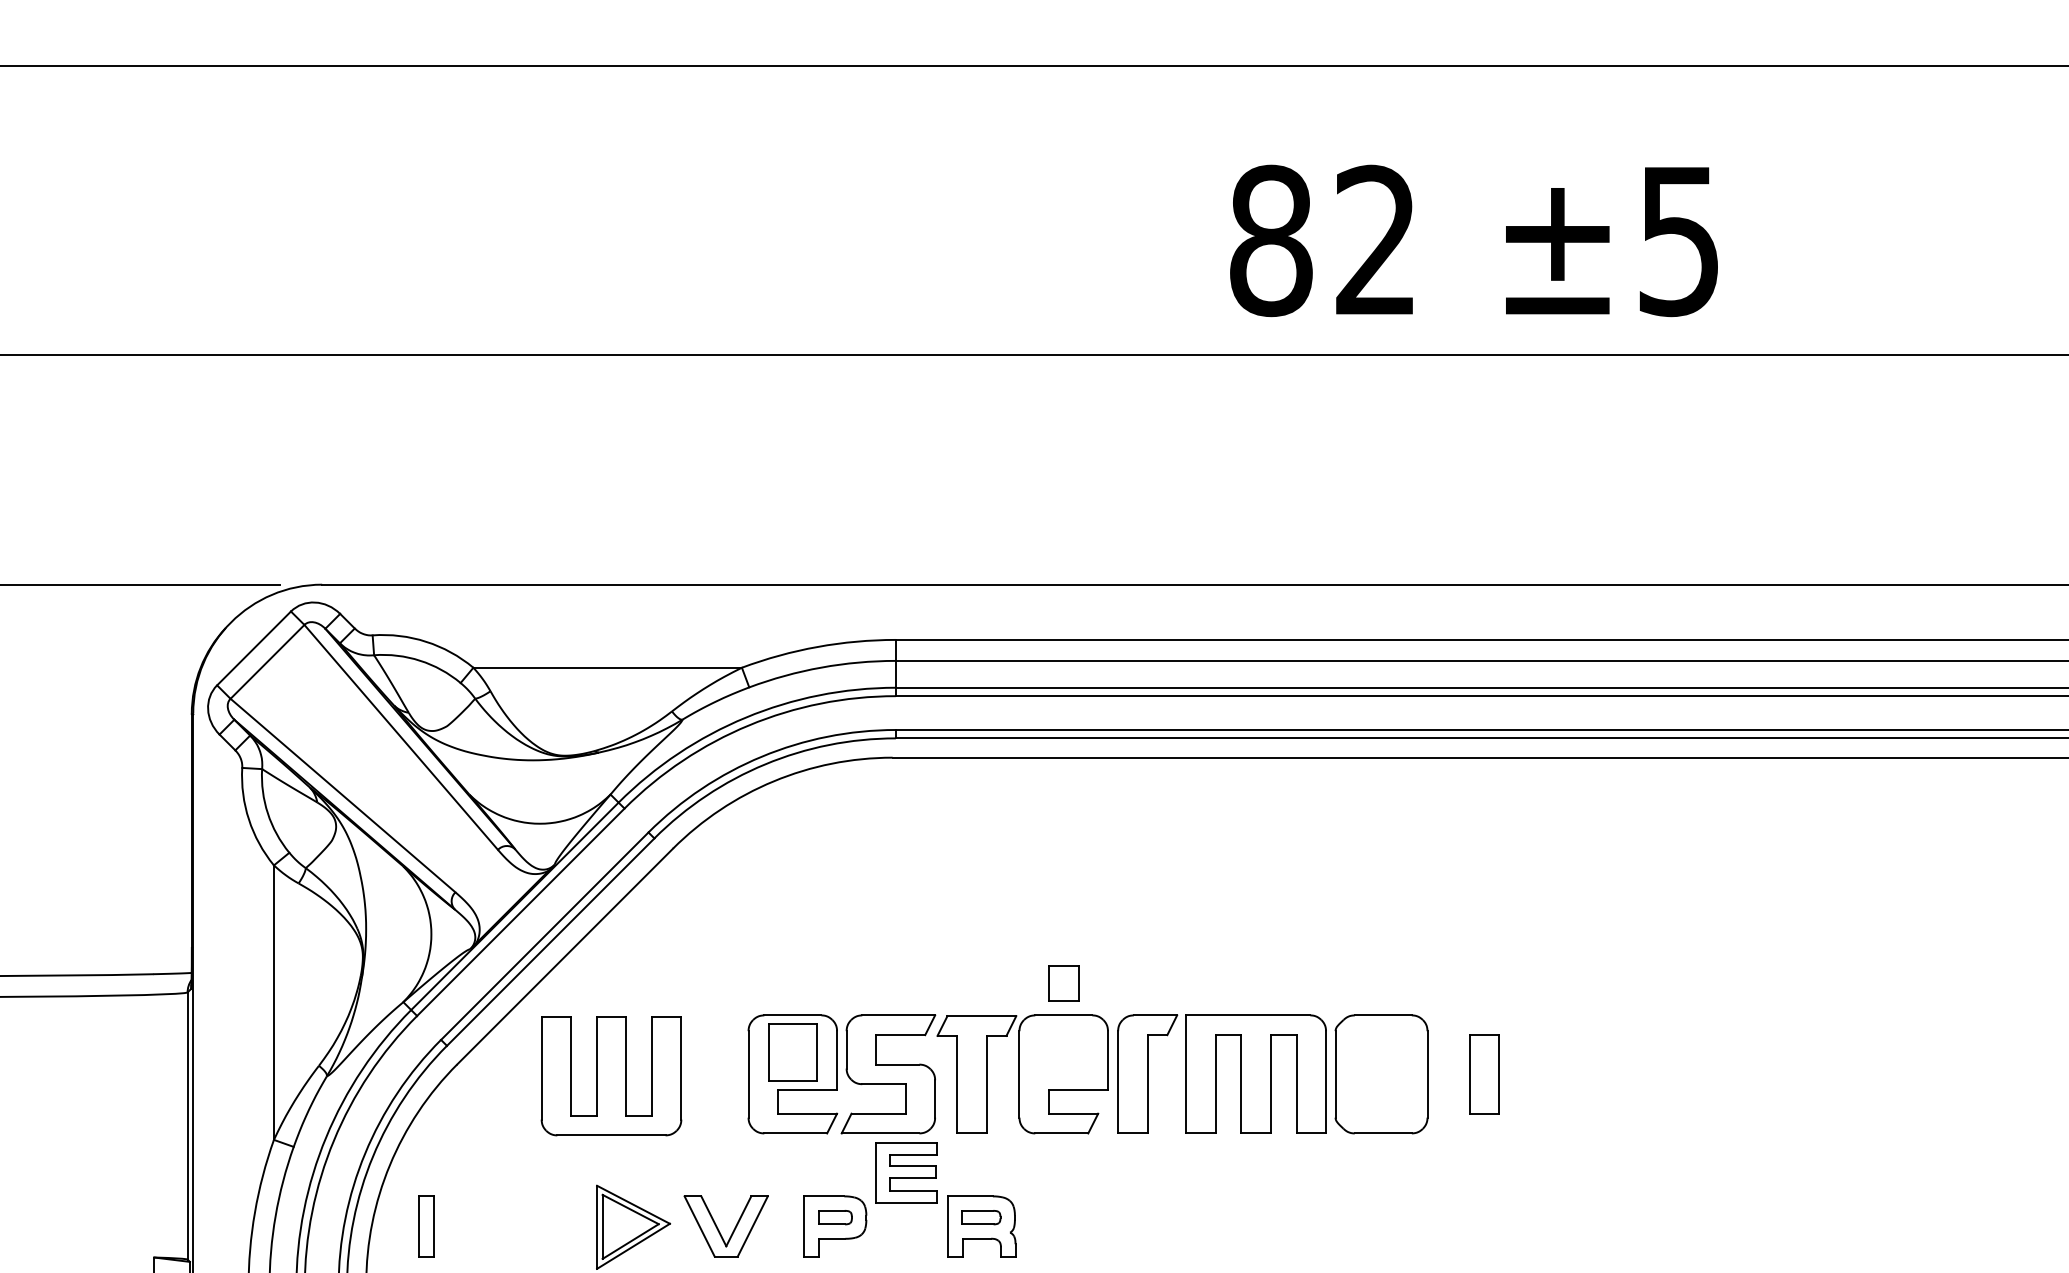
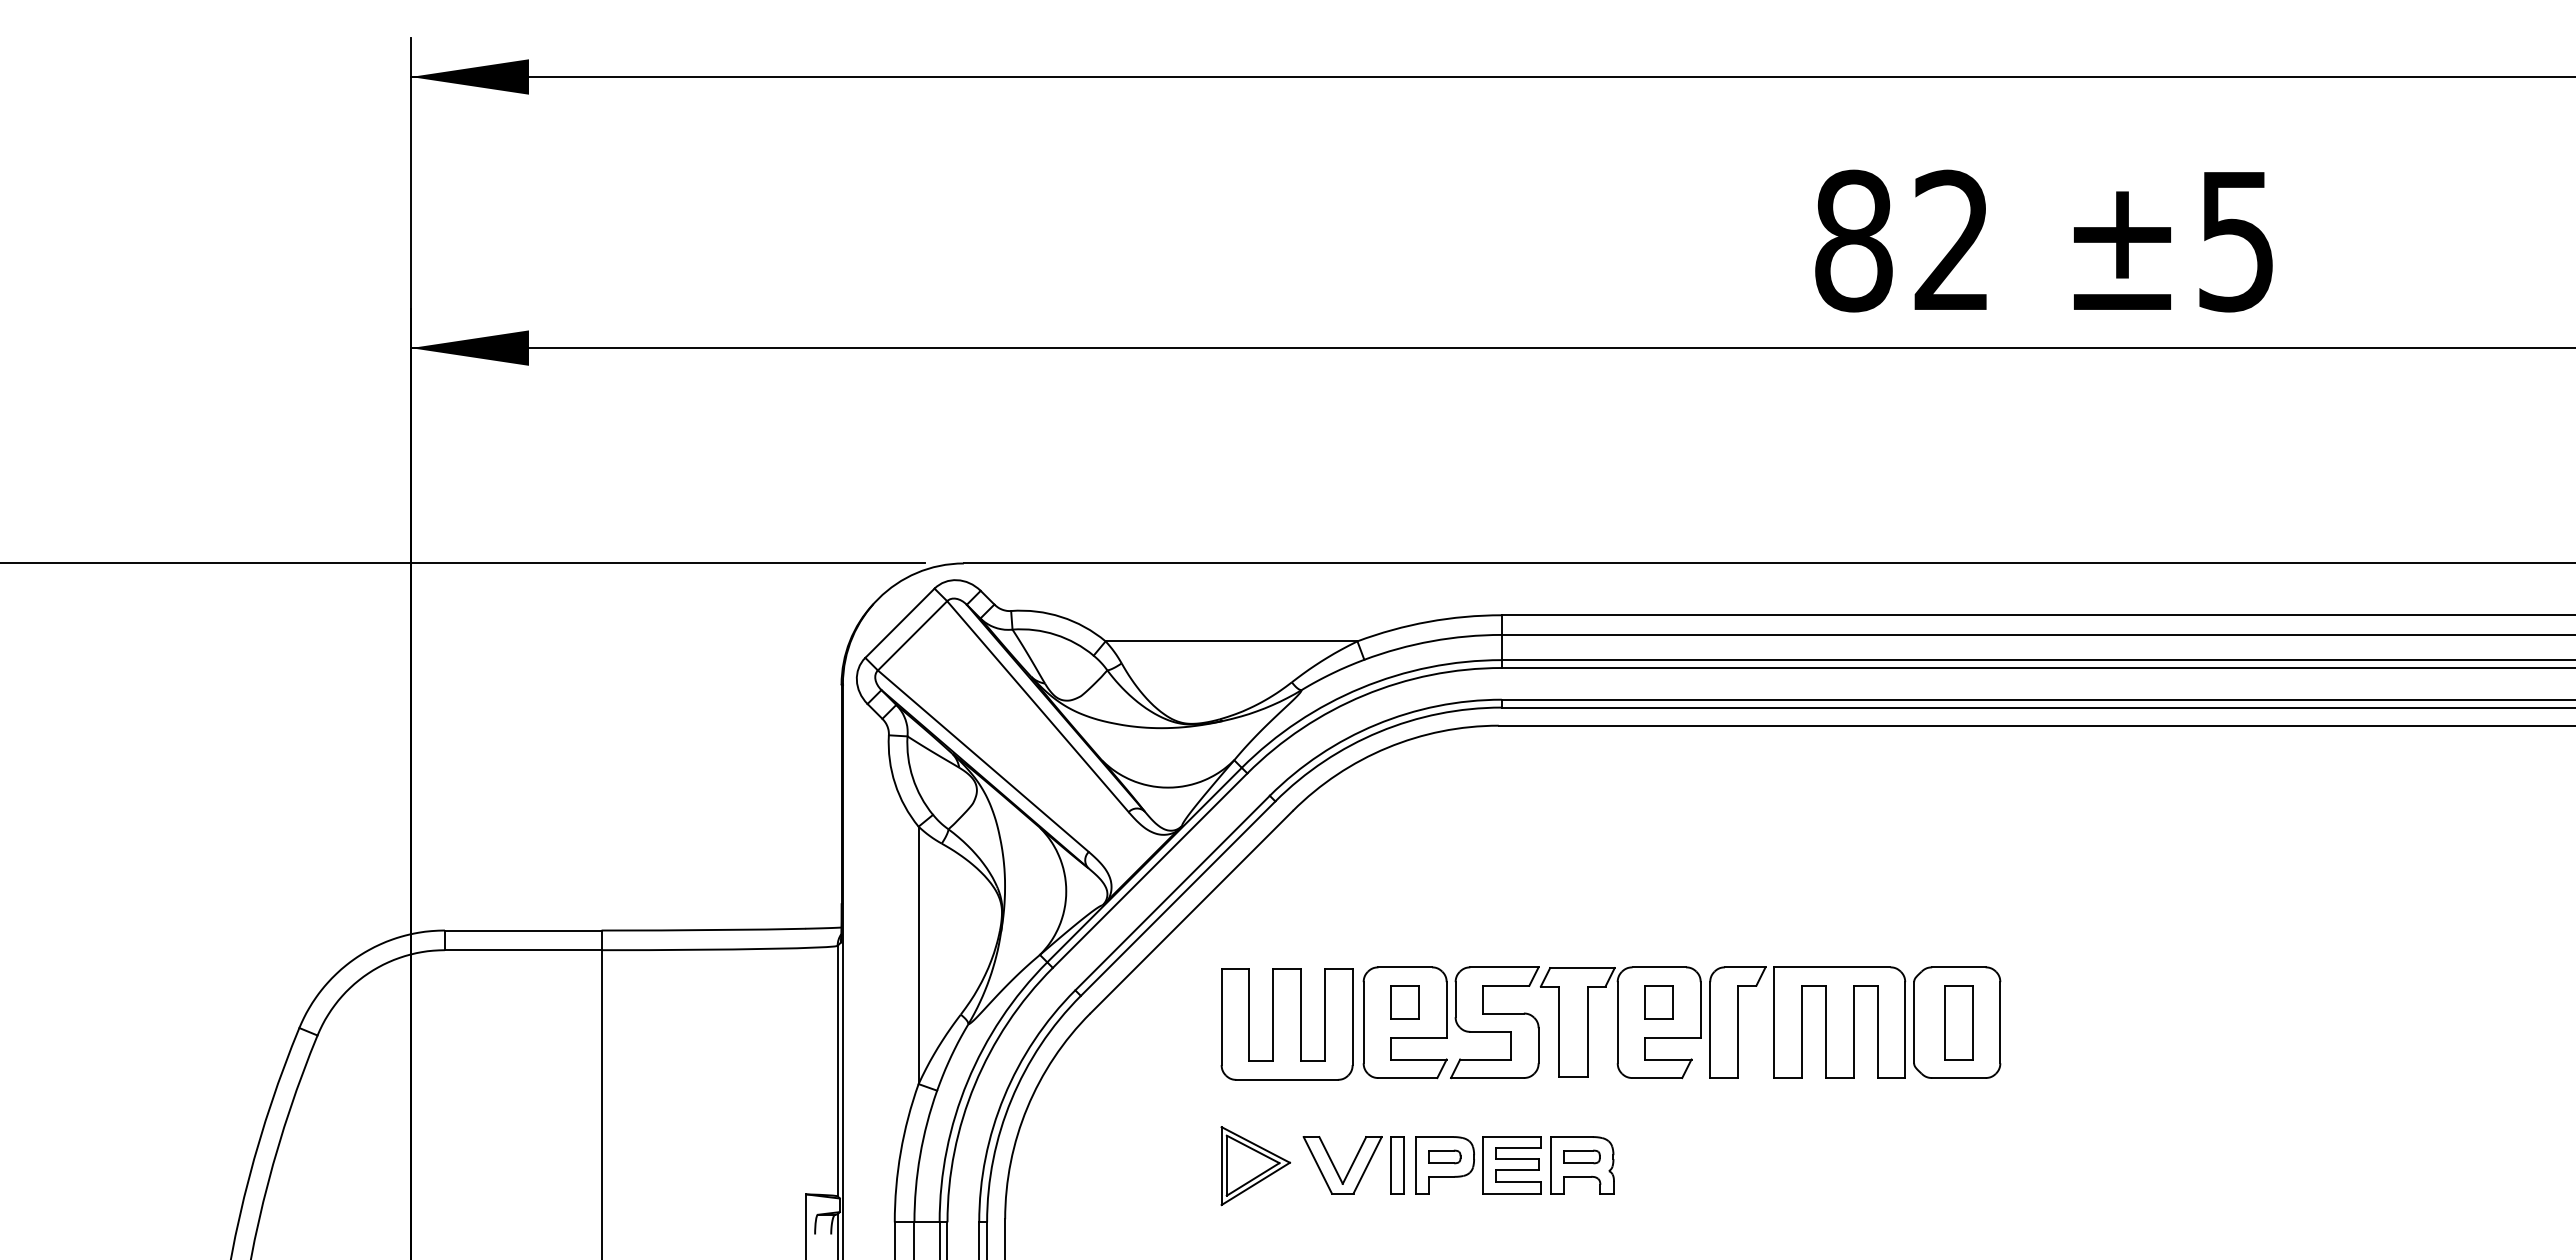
part: (1062, 983) -> (1658, 1002), moved
part: (792, 1052) -> (1404, 1002), size x0.62
part: (1484, 1074) -> (1958, 1022), moved
part: (610, 1076) -> (1286, 1024), moved
part: (906, 1173) -> (1511, 1165), moved
part: (426, 1226) -> (1397, 1165), moved

